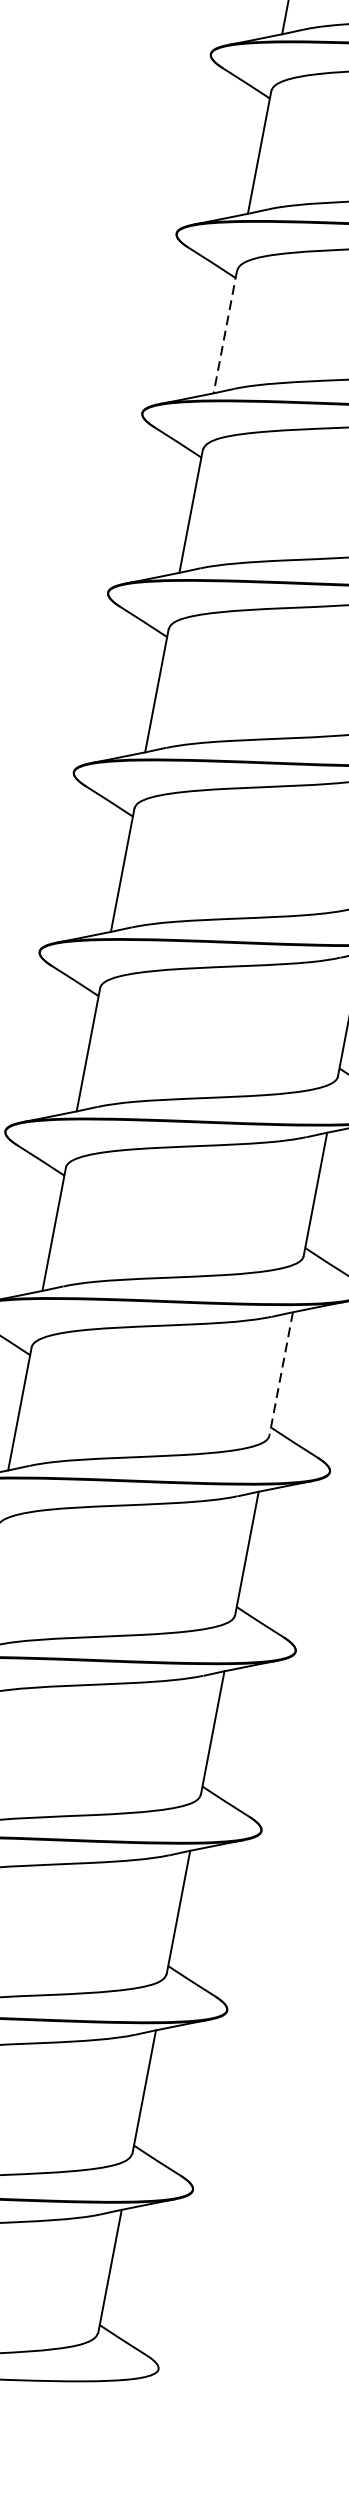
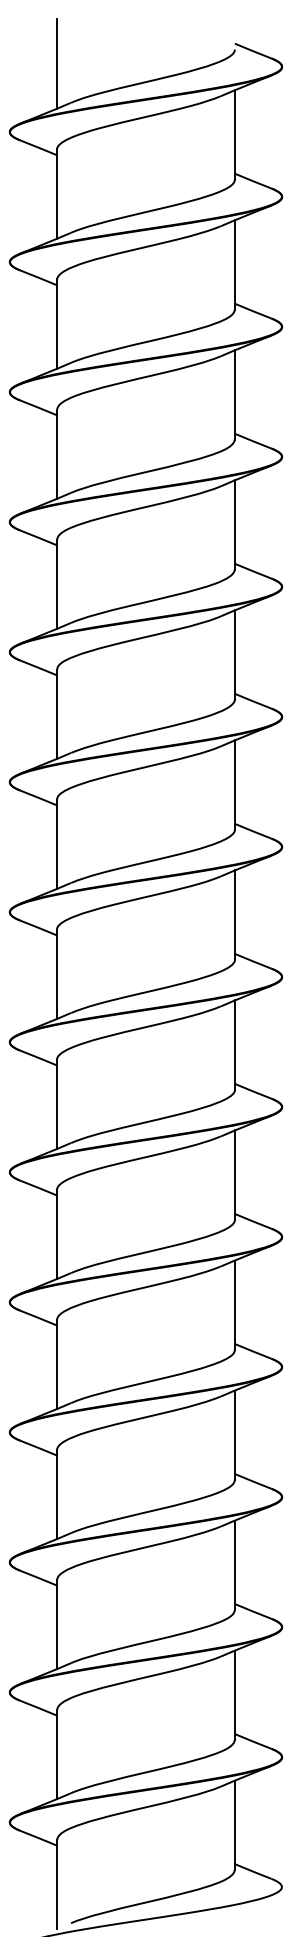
line: (225, 332) -> (57, 454), dashed -> solid
line: (280, 1374) -> (234, 1175), dashed -> solid

